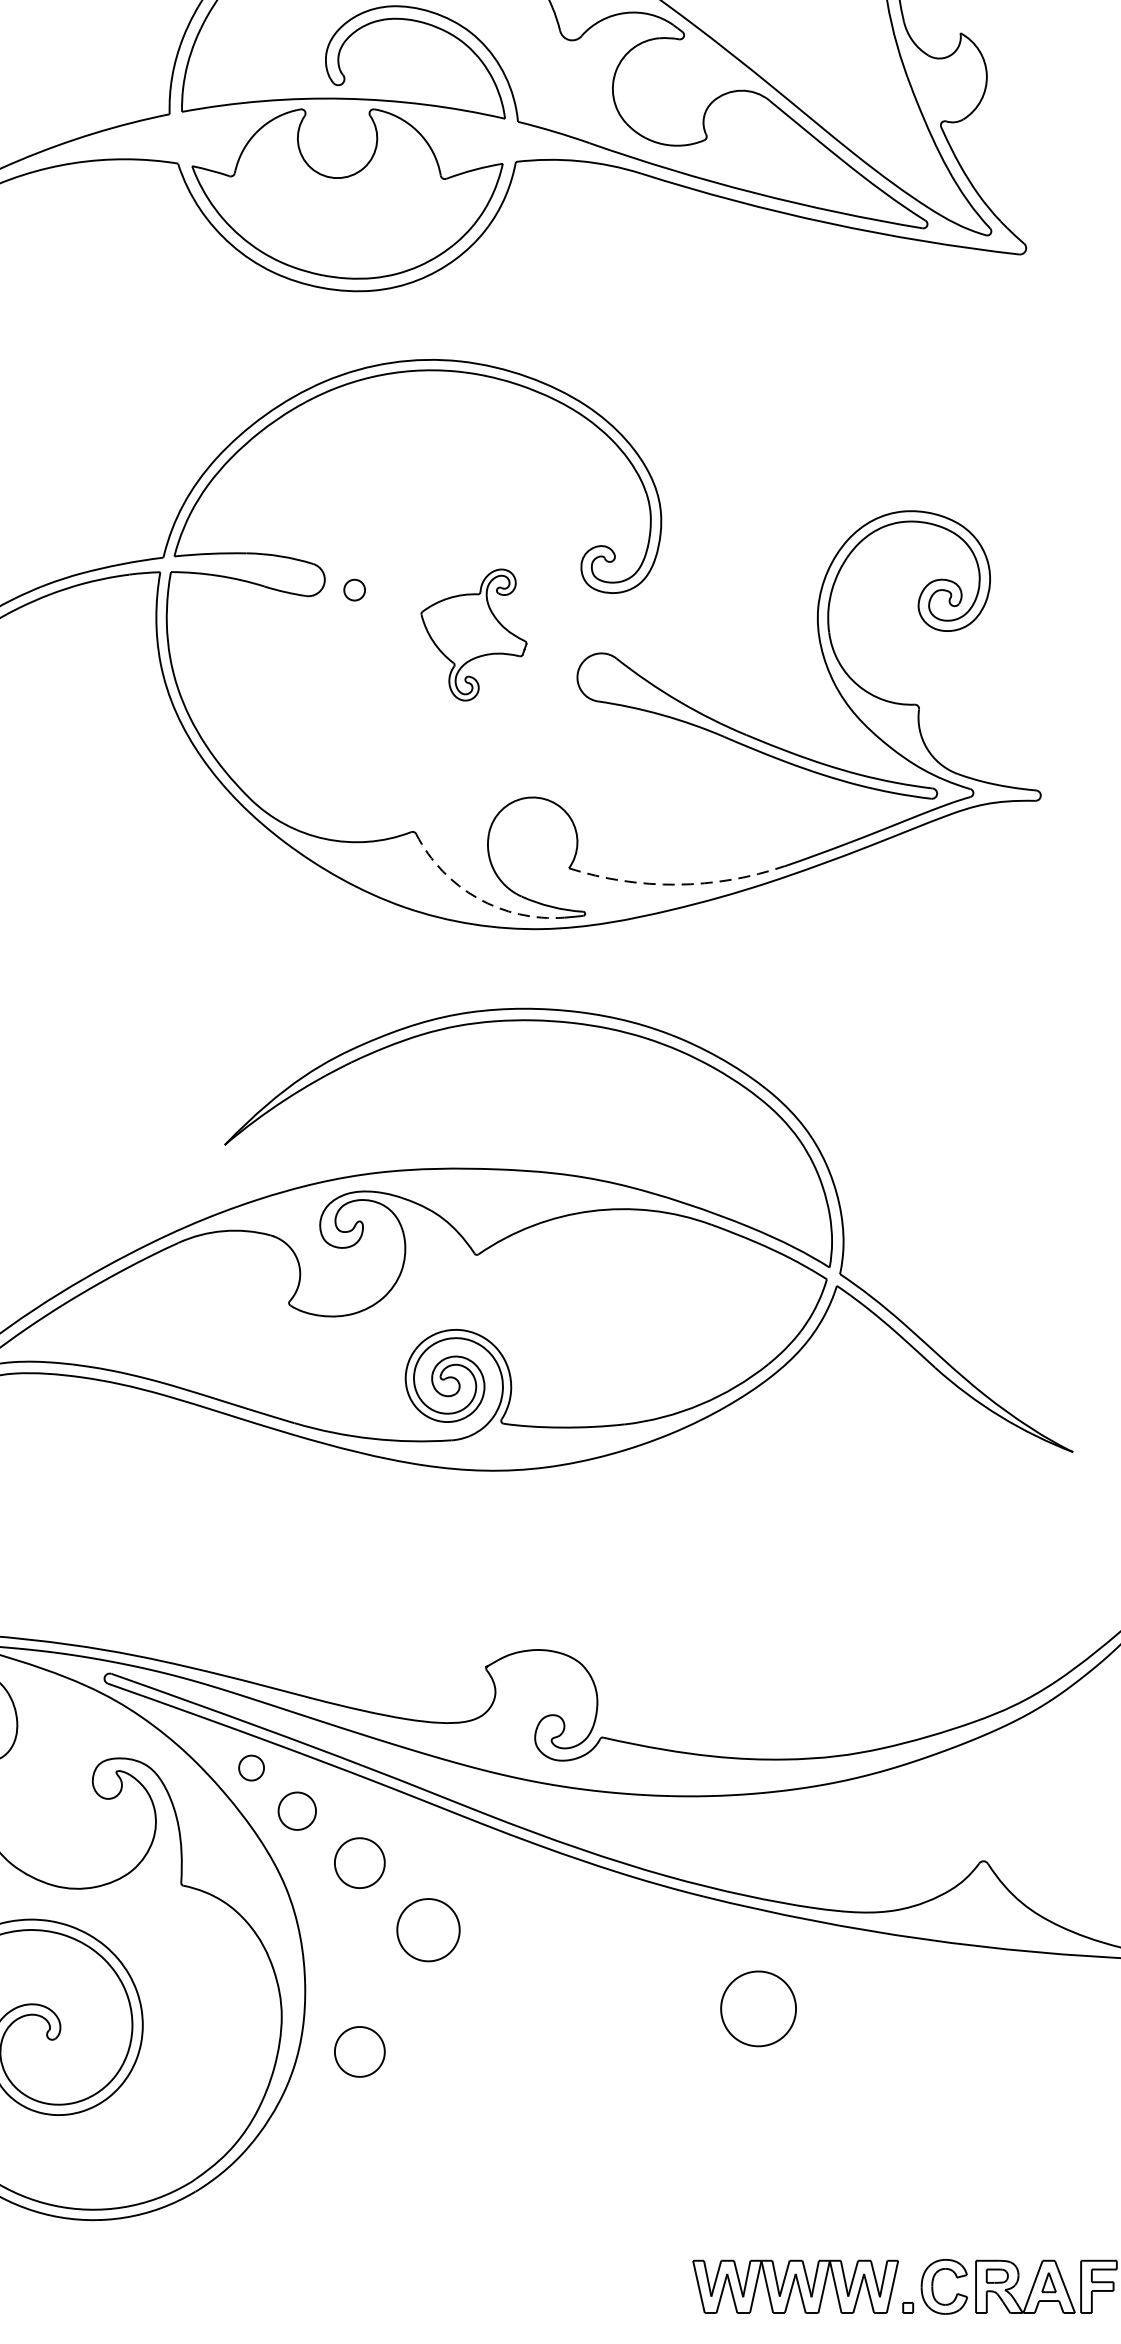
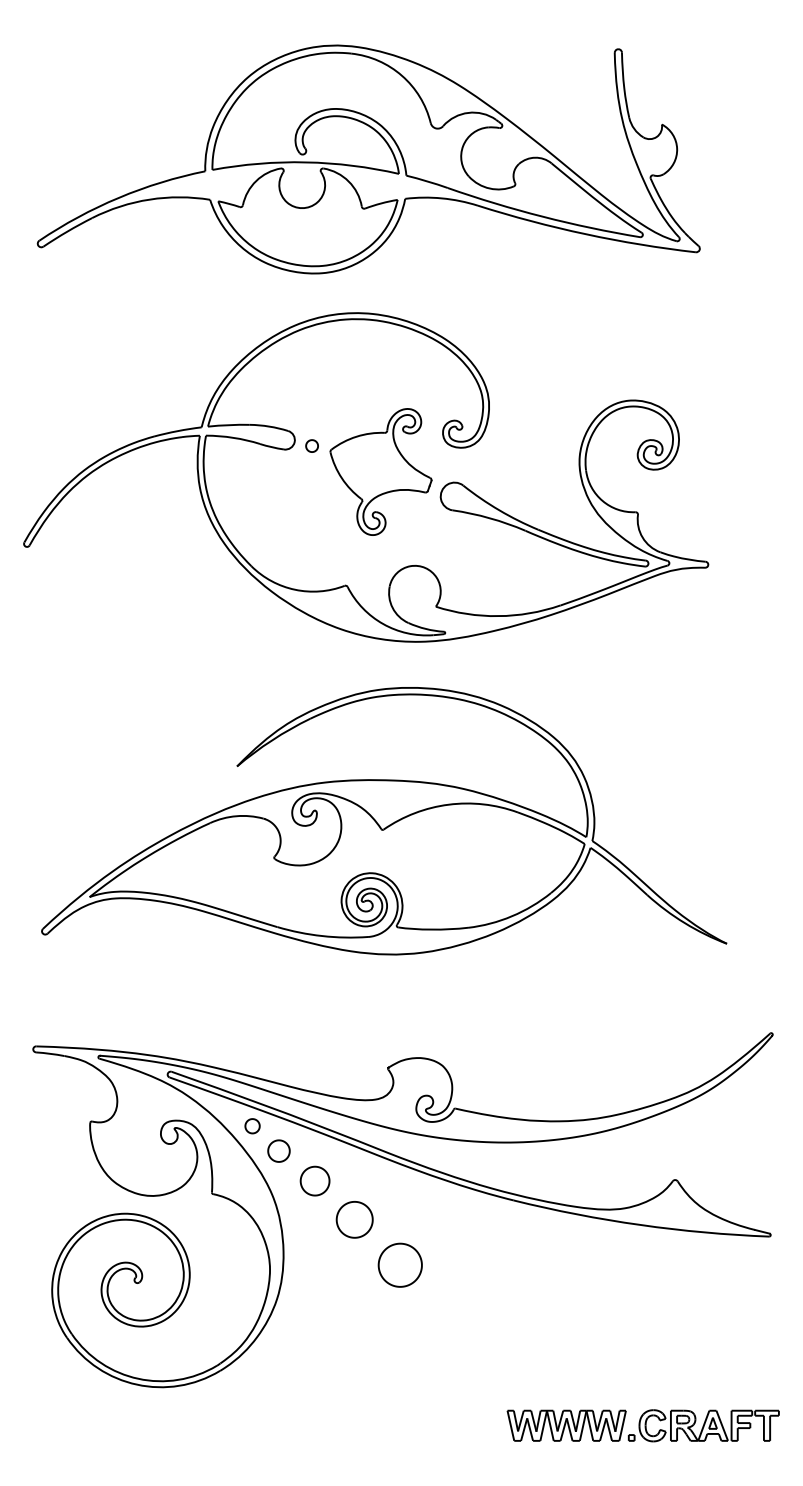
part: (473, 634) -> (380, 471), size x1.67
arc: (677, 885) -> (498, 616), dashed -> solid
arc: (478, 899) -> (383, 624), dashed -> solid
part: (757, 2007) -> (399, 1264), moved
part: (358, 2050) -> (314, 1289), removed

